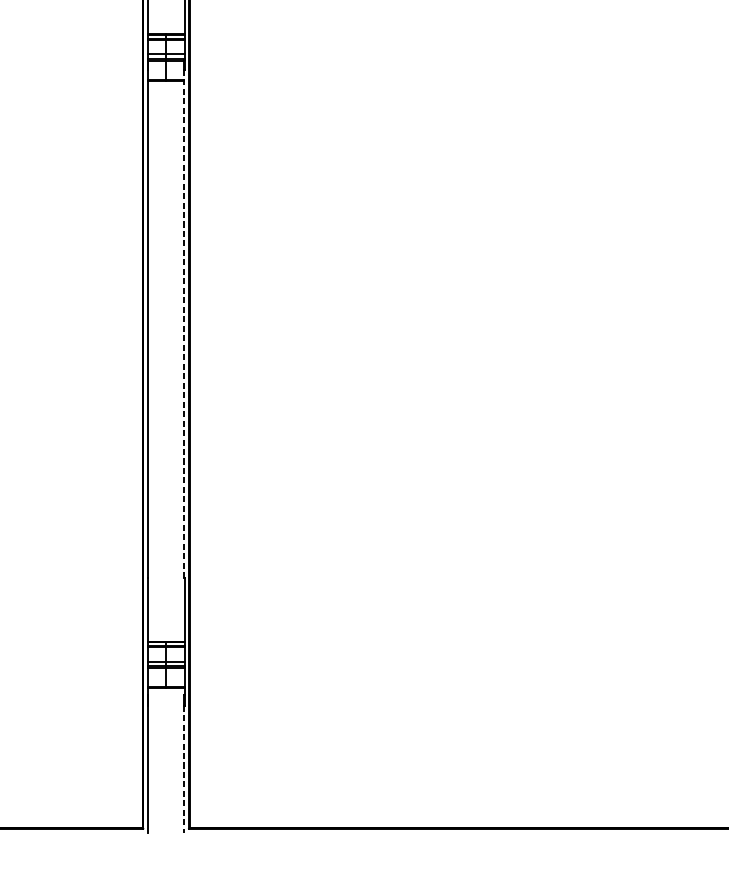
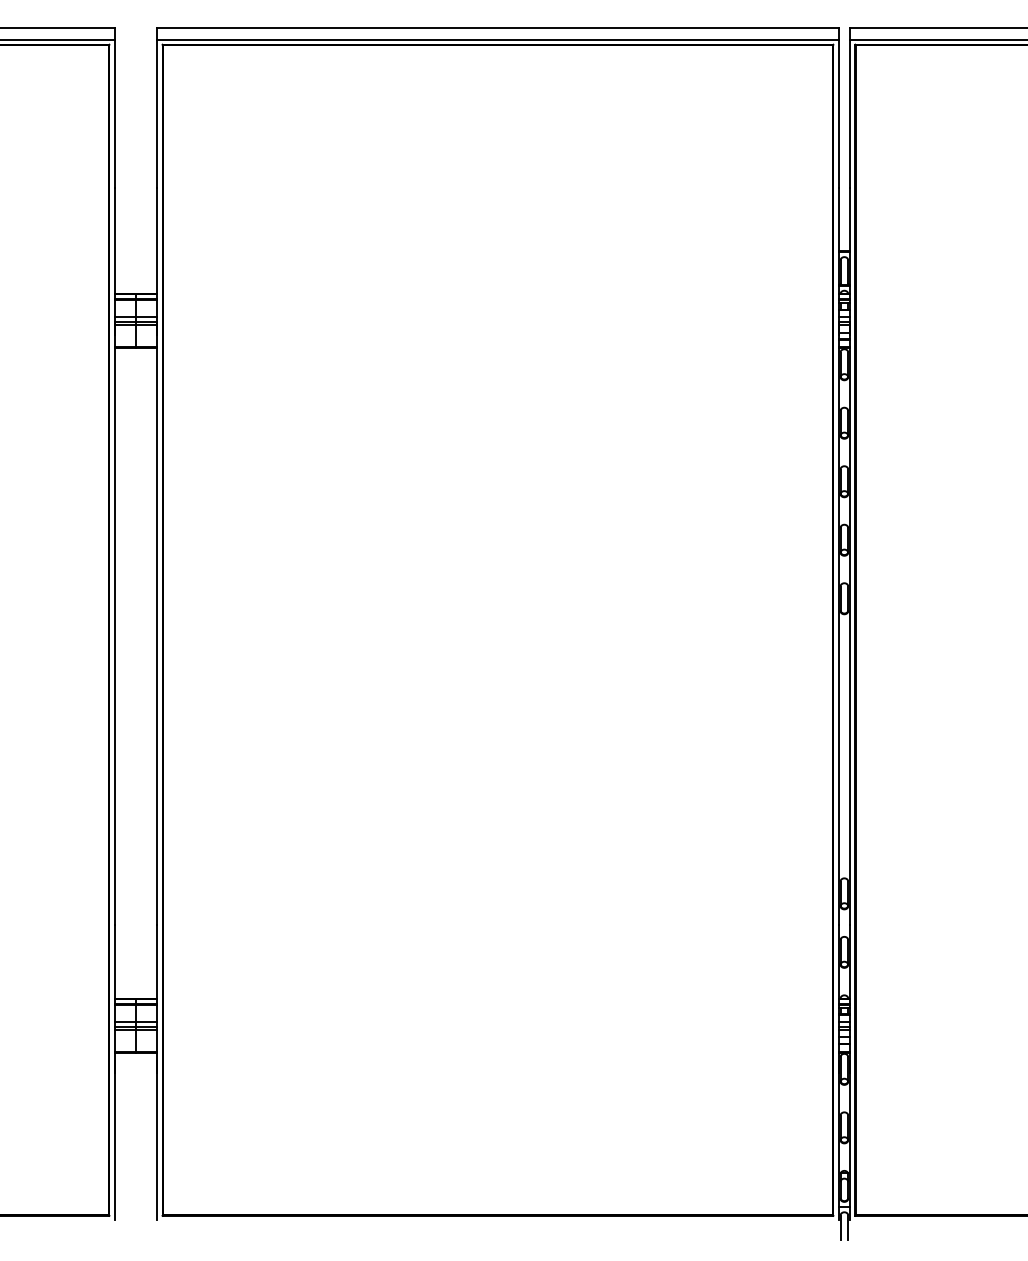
line: (184, 324) -> (157, 630), dashed -> solid
line: (184, 769) -> (157, 1146), dashed -> solid

